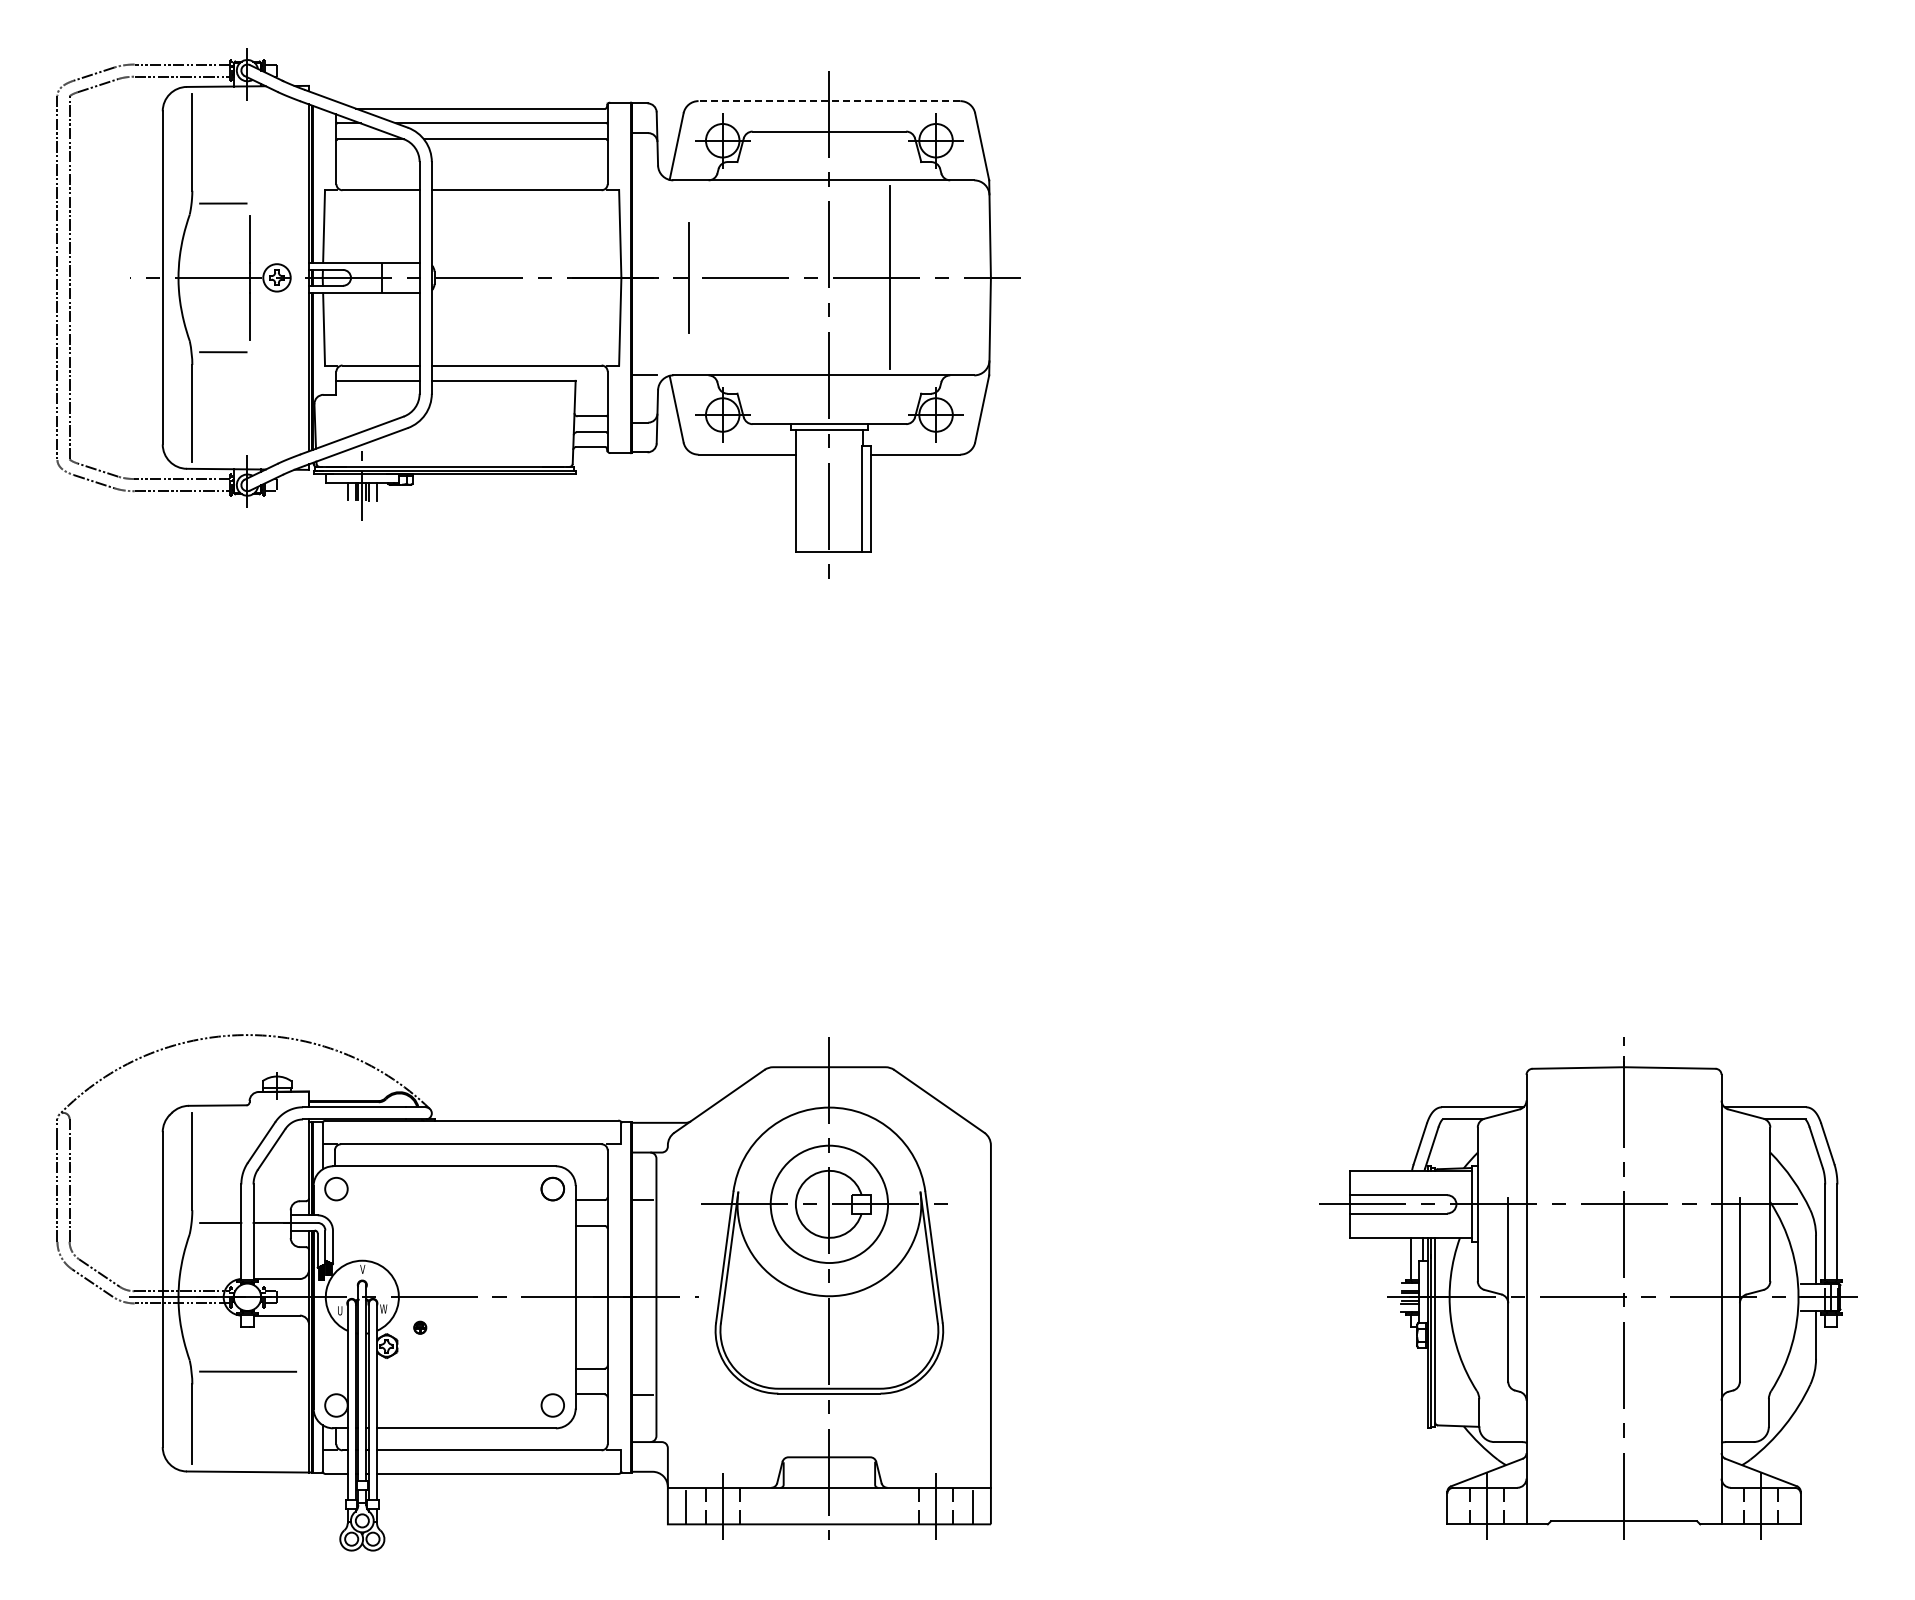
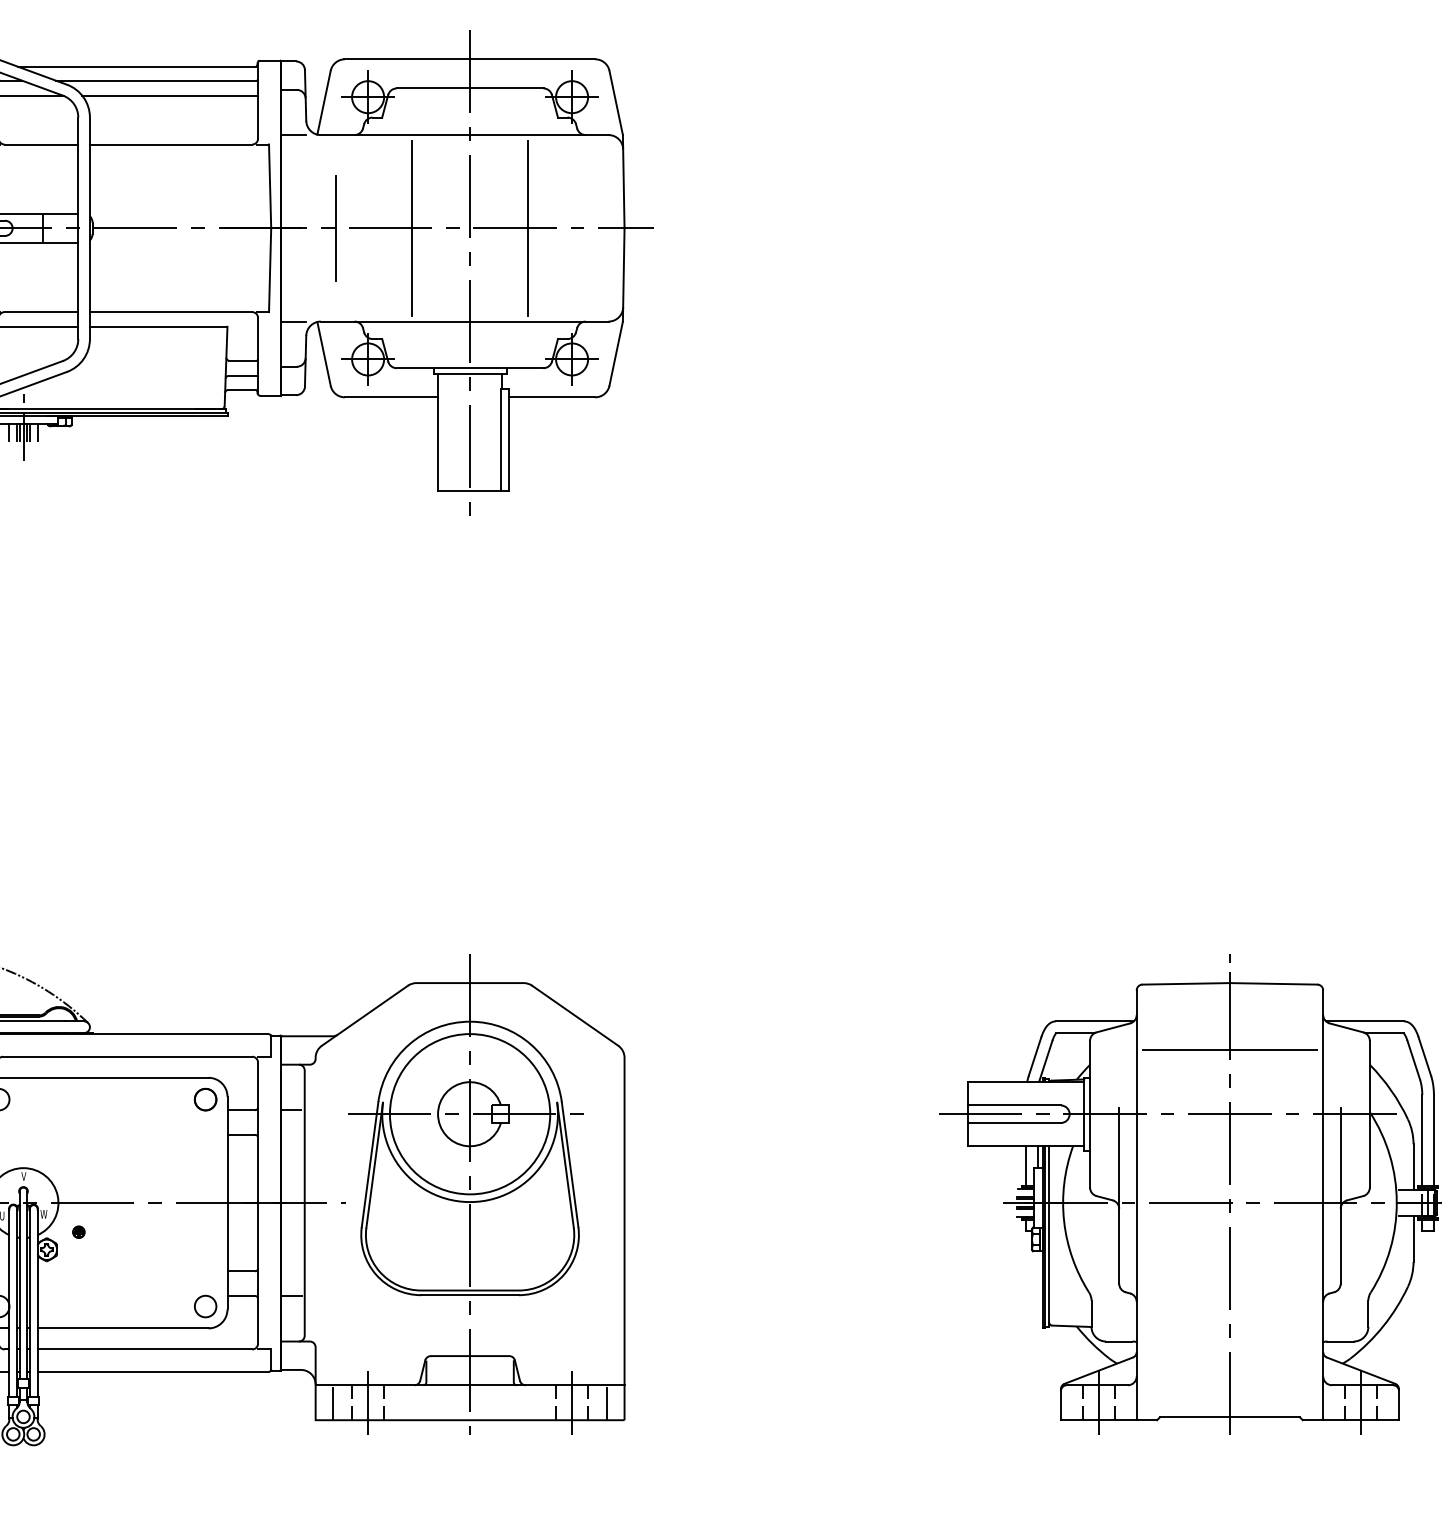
line: (828, 101) -> (469, 59), dashed -> solid
line: (644, 180) -> (293, 135), added
line: (768, 277) -> (411, 227), added
line: (1624, 1137) -> (1230, 1050), added
circle: (829, 1204) -> (470, 1114), size x1.43

